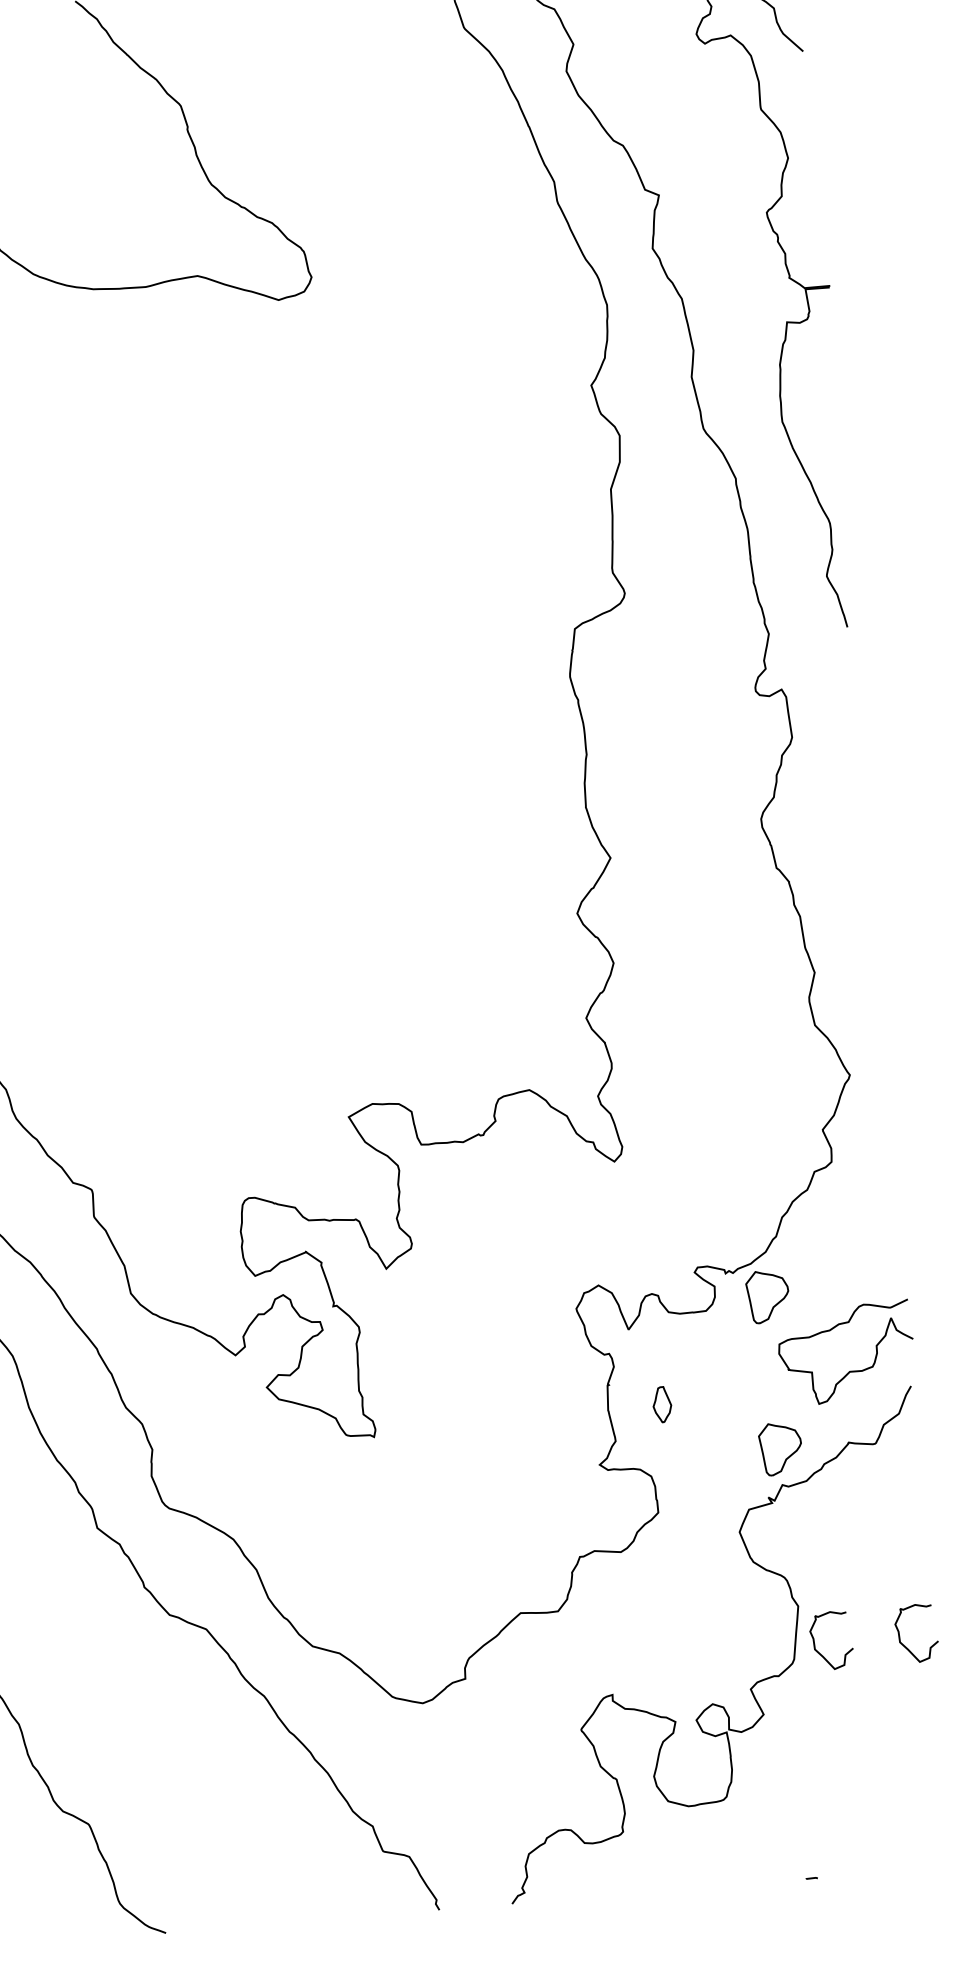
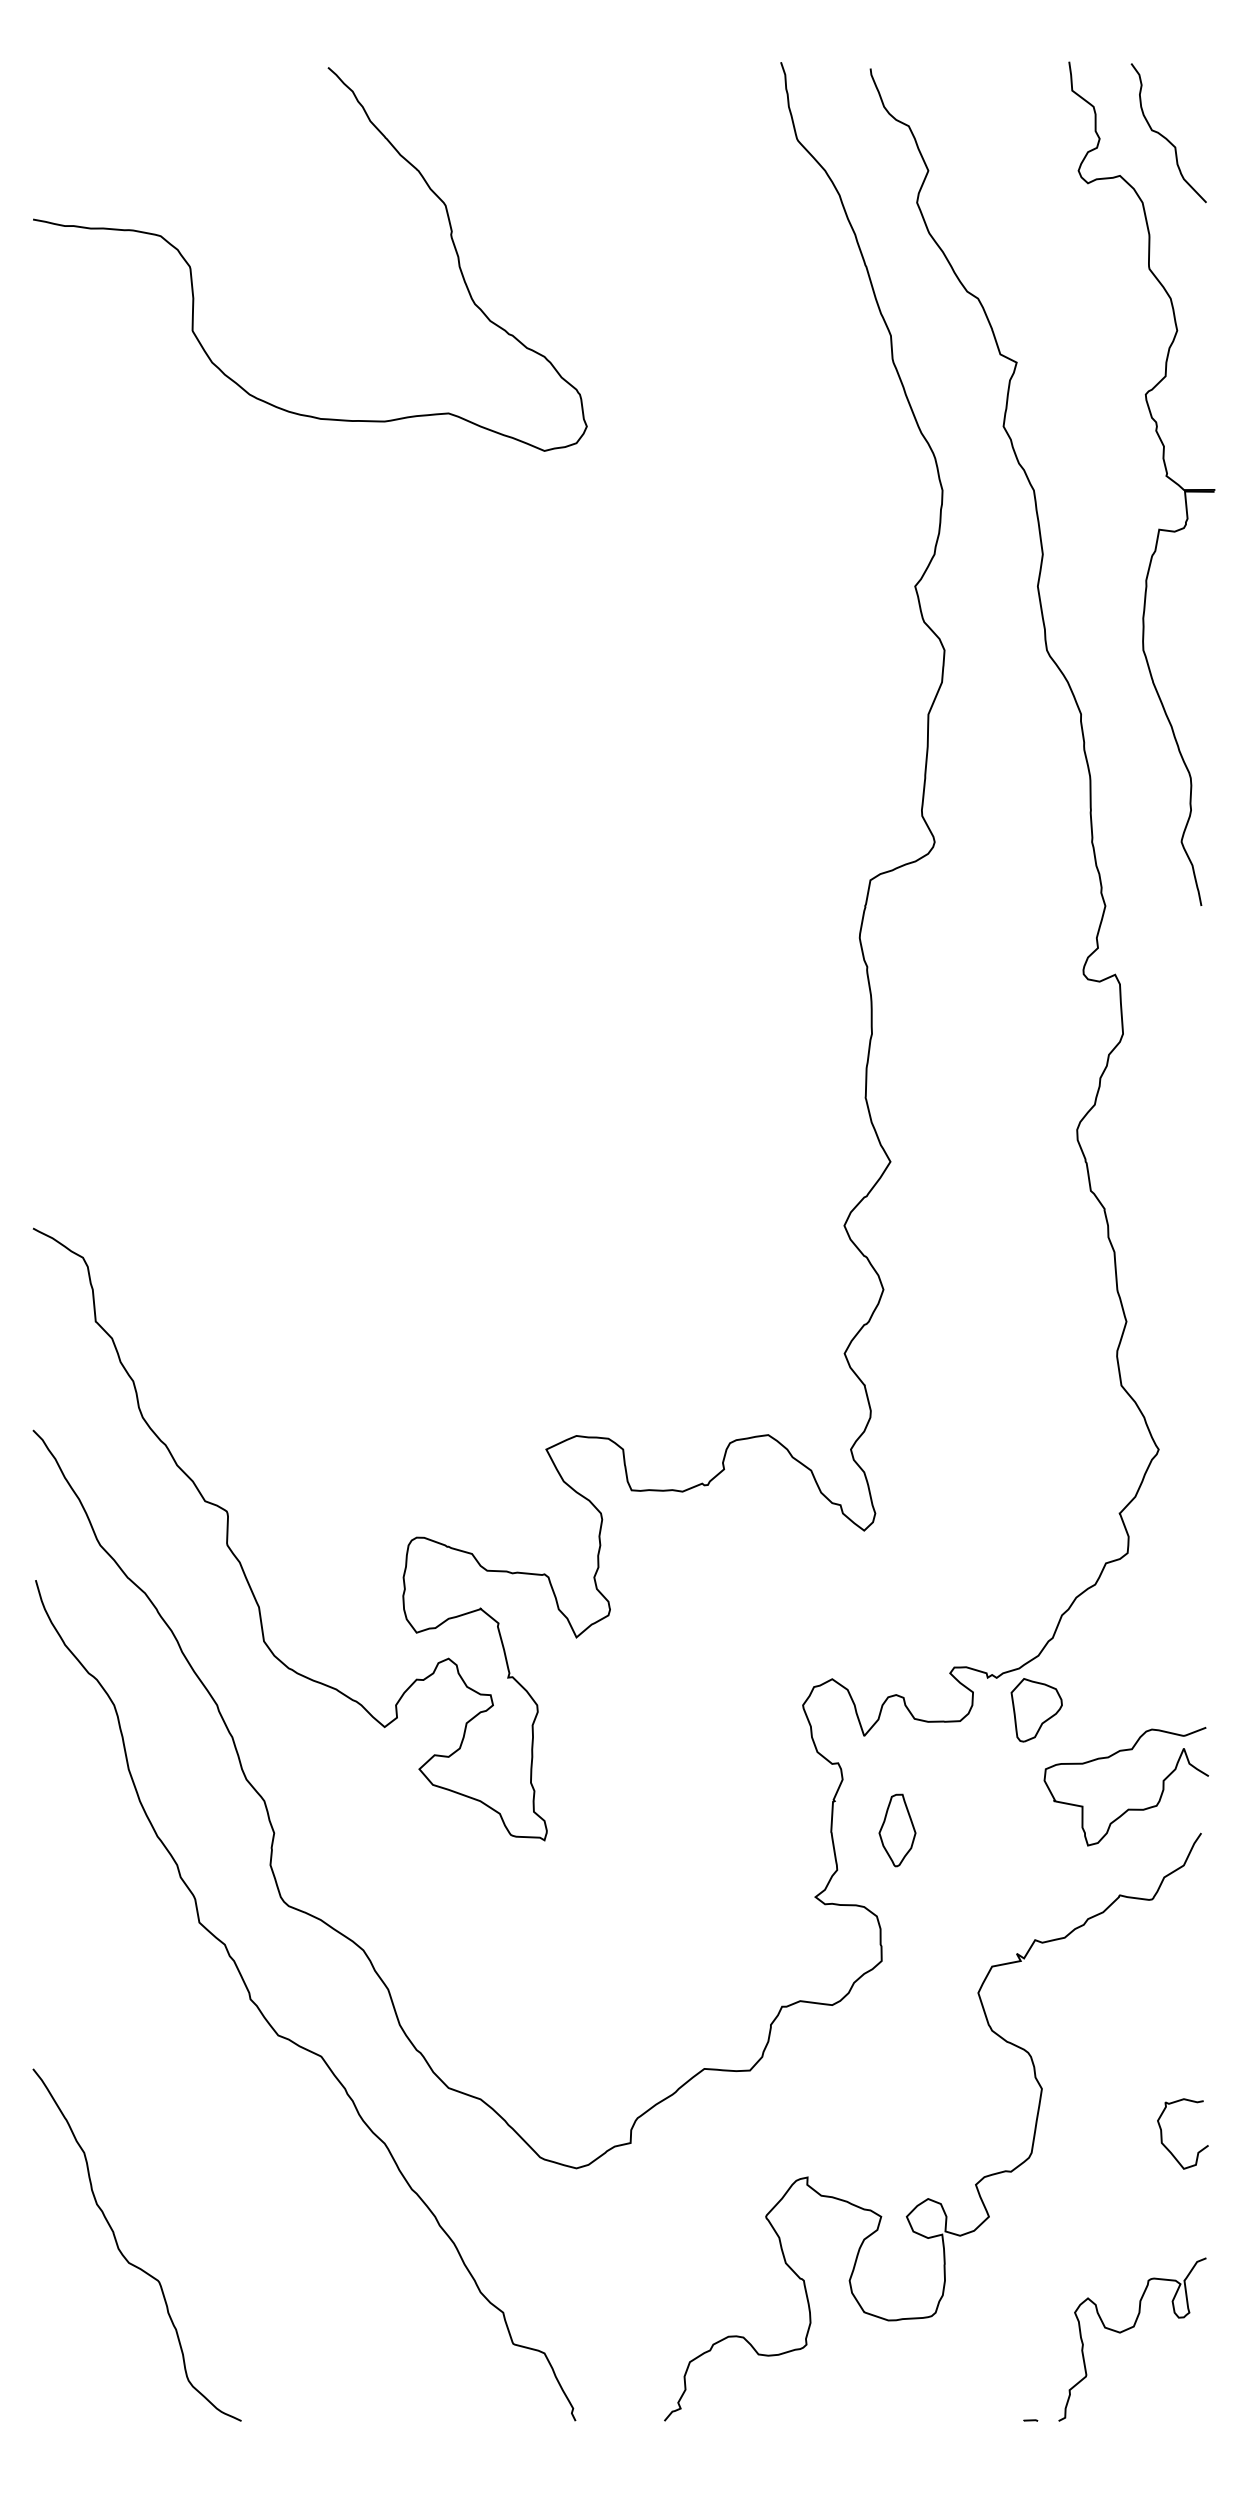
part: (662, 1404) -> (897, 1830), size x1.67
part: (780, 1449) -> (1036, 1896), removed
curve: (814, 1641) -> (1058, 2133), removed
curve: (884, 1798) -> (1127, 2330), added

